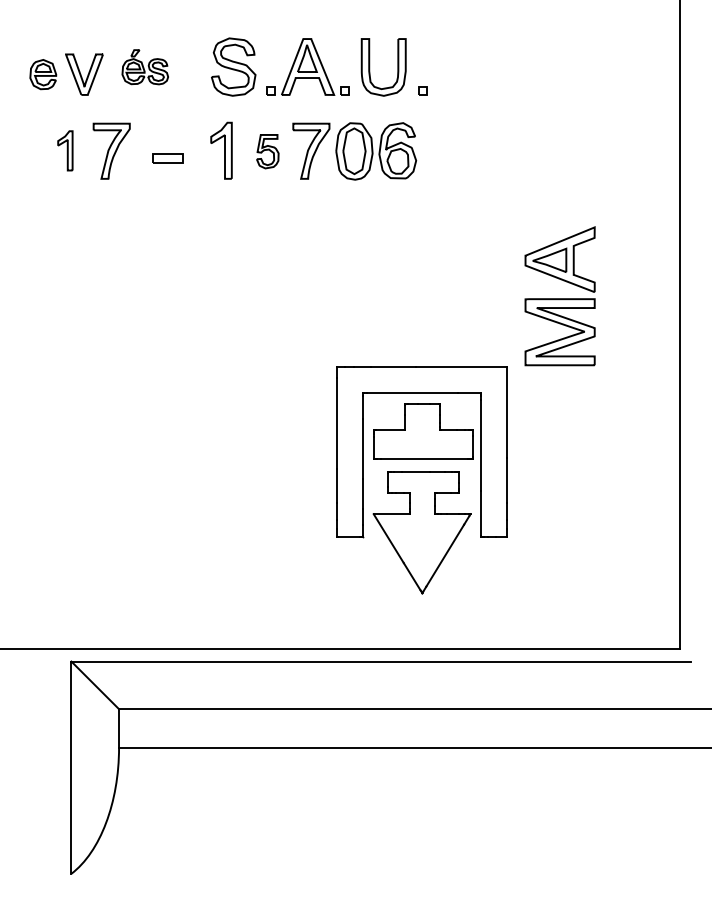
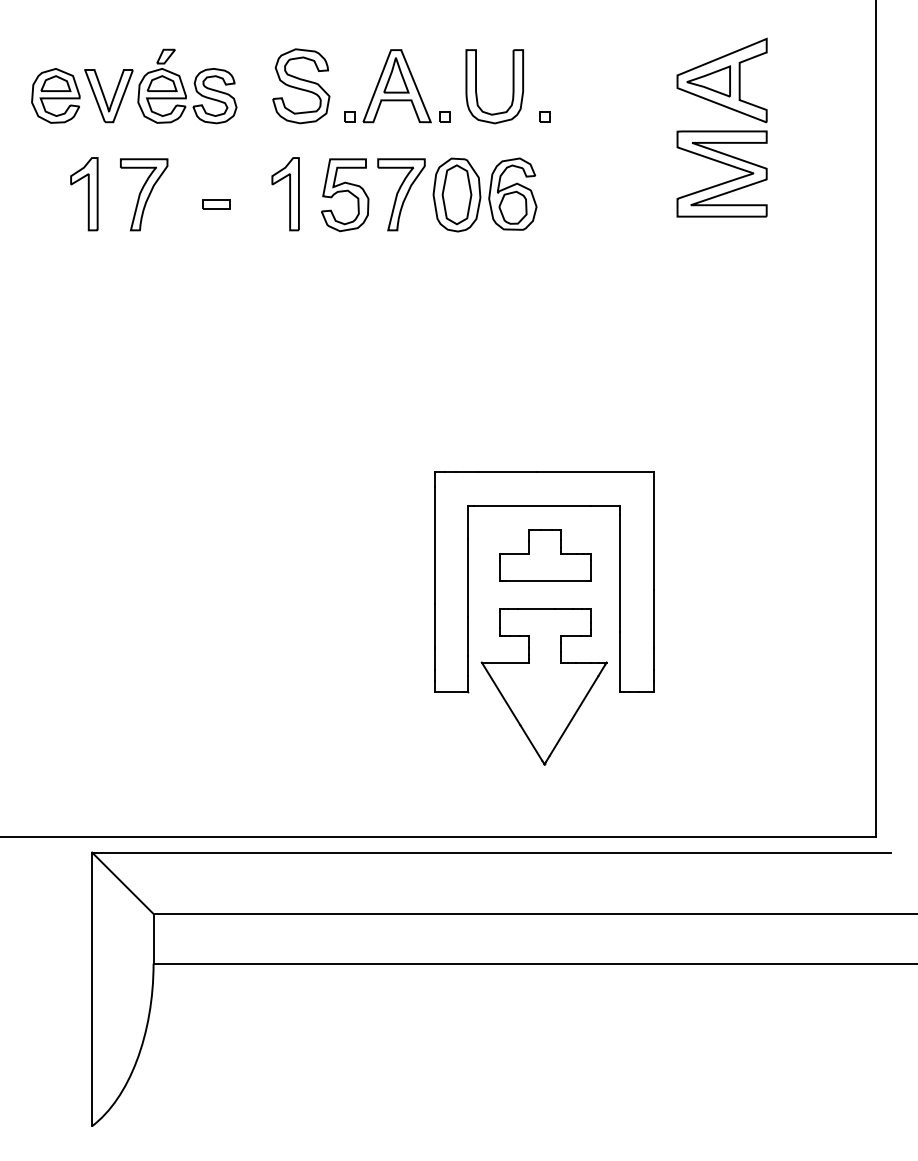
part: (145, 67) -> (187, 86), size x1.67
part: (42, 74) -> (55, 95), size x1.43
part: (65, 151) -> (84, 194), size x1.43
part: (267, 151) -> (345, 195), size x1.67
part: (167, 158) -> (216, 204), size x0.71
part: (559, 296) -> (721, 127), moved
part: (423, 431) -> (545, 555), size x0.71

